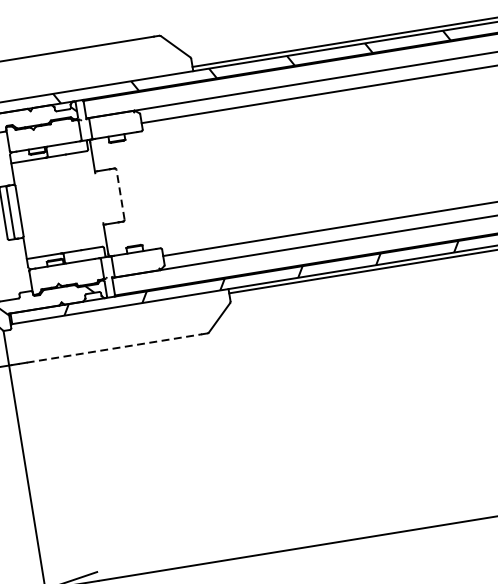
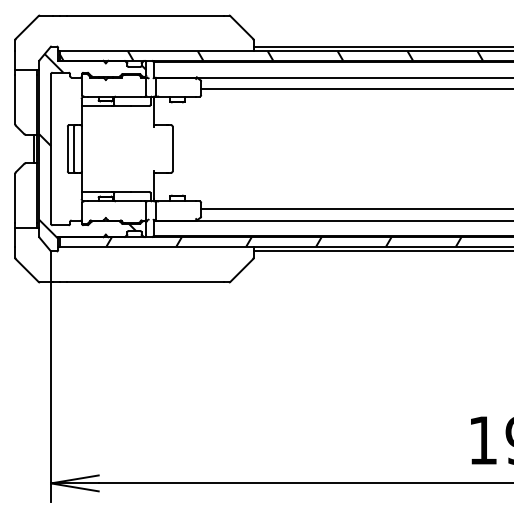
line: (120, 194) -> (172, 148), dashed -> solid
line: (114, 348) -> (145, 282), dashed -> solid

